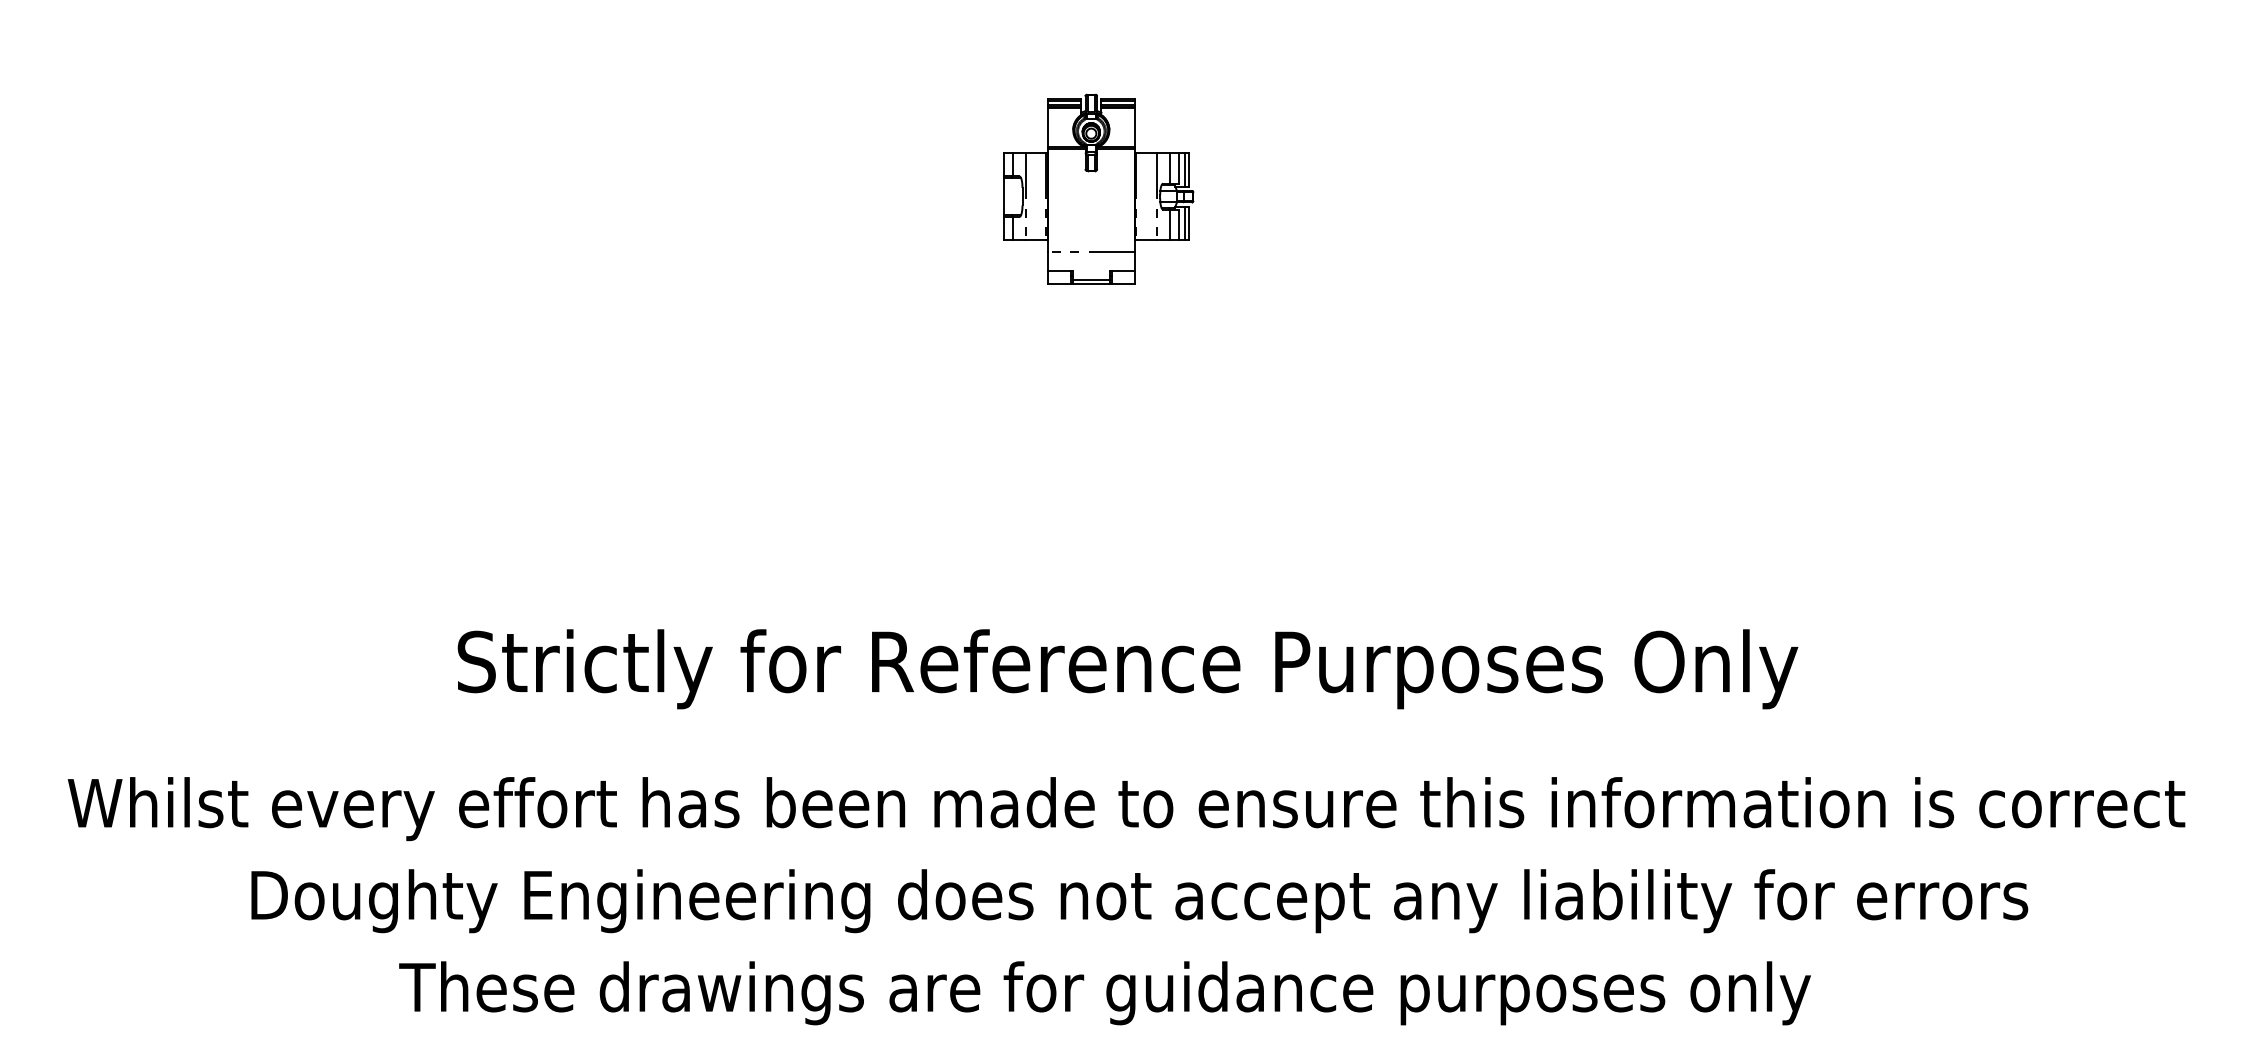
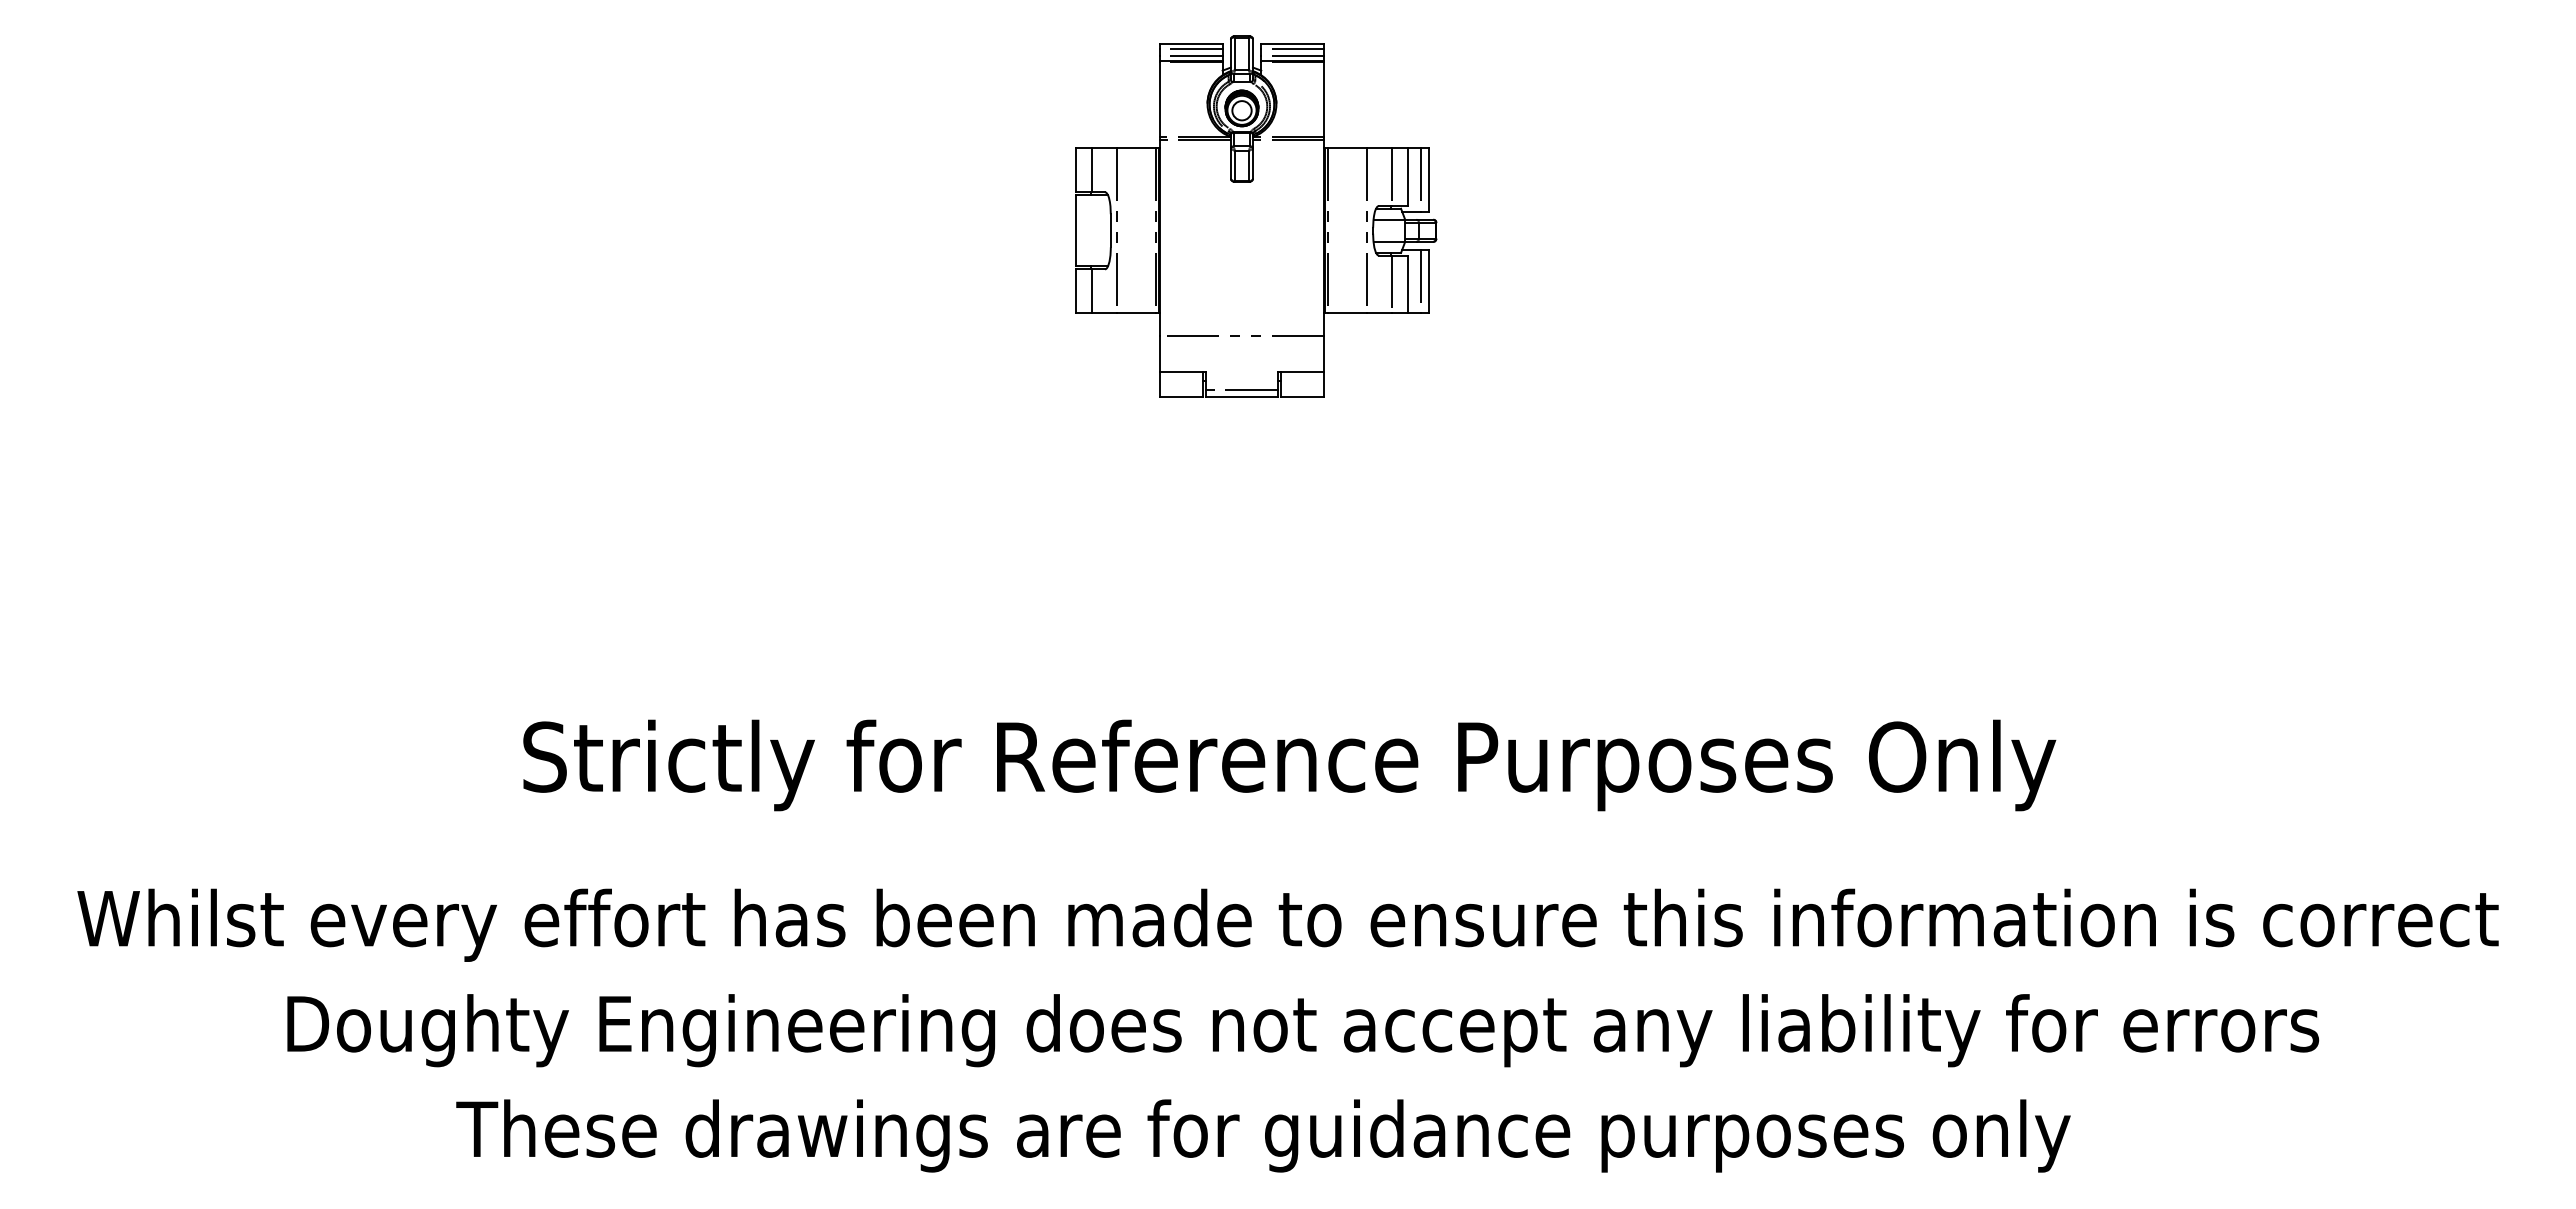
part: (1098, 189) -> (1256, 216), size x1.67

